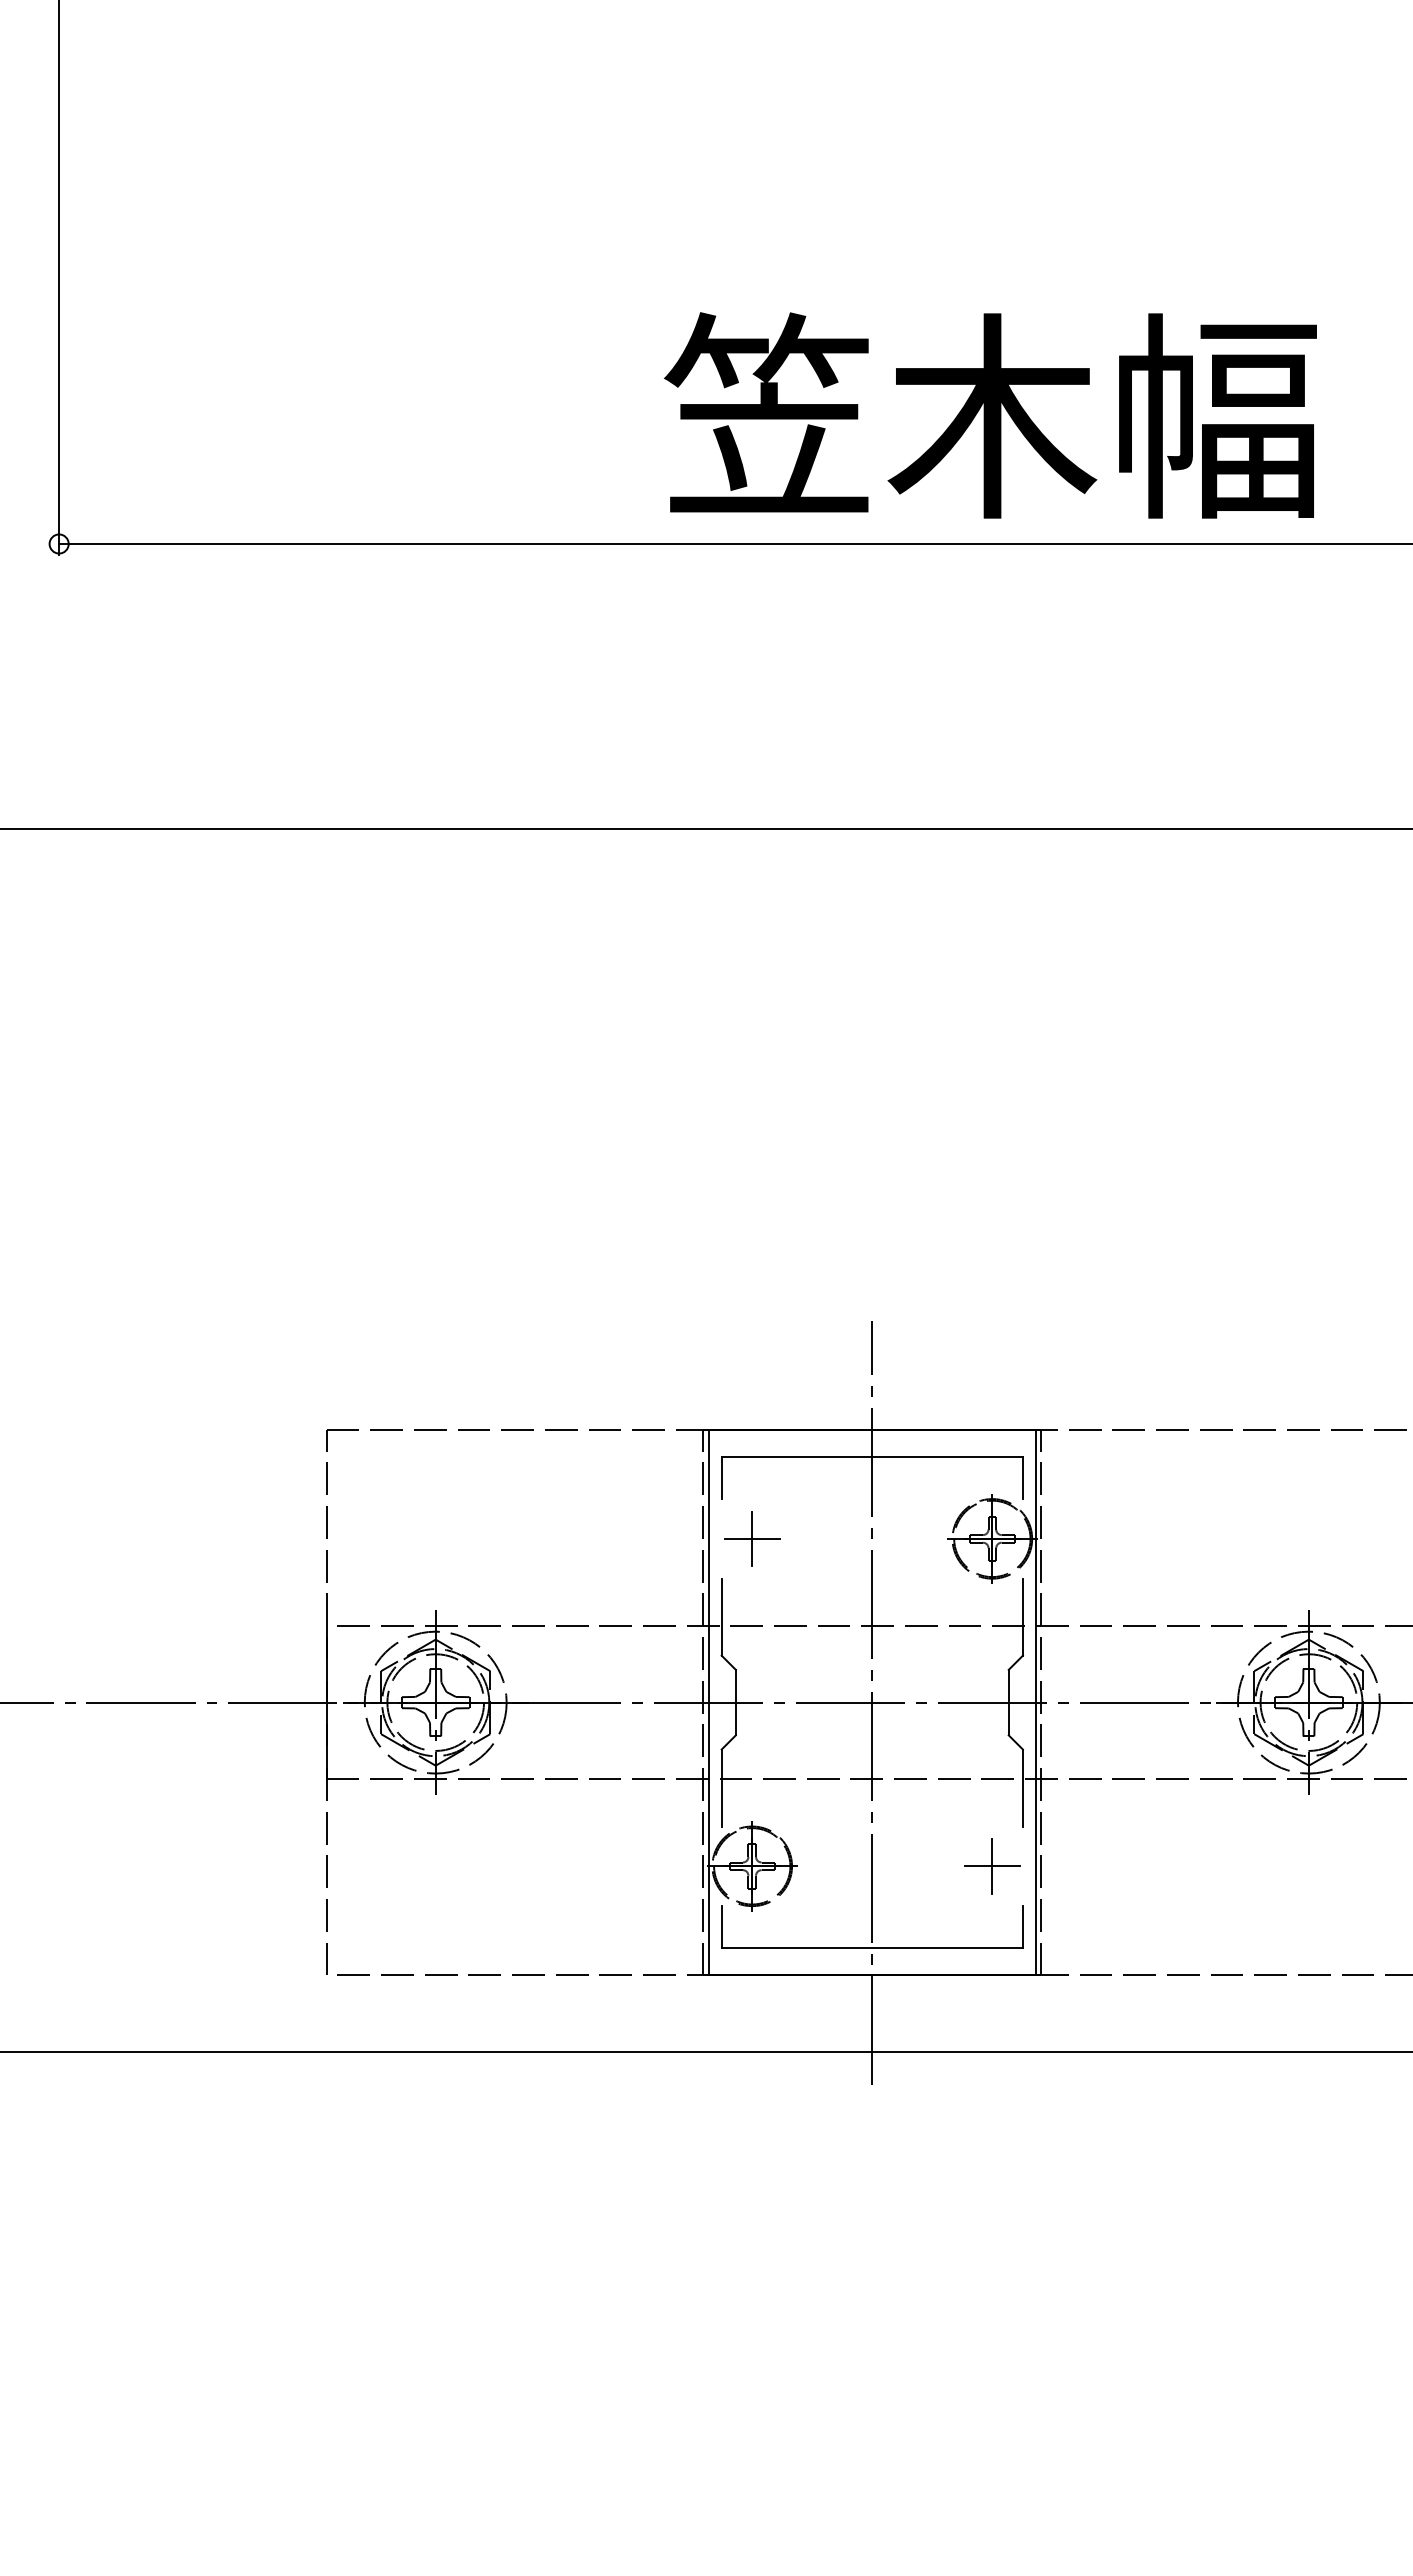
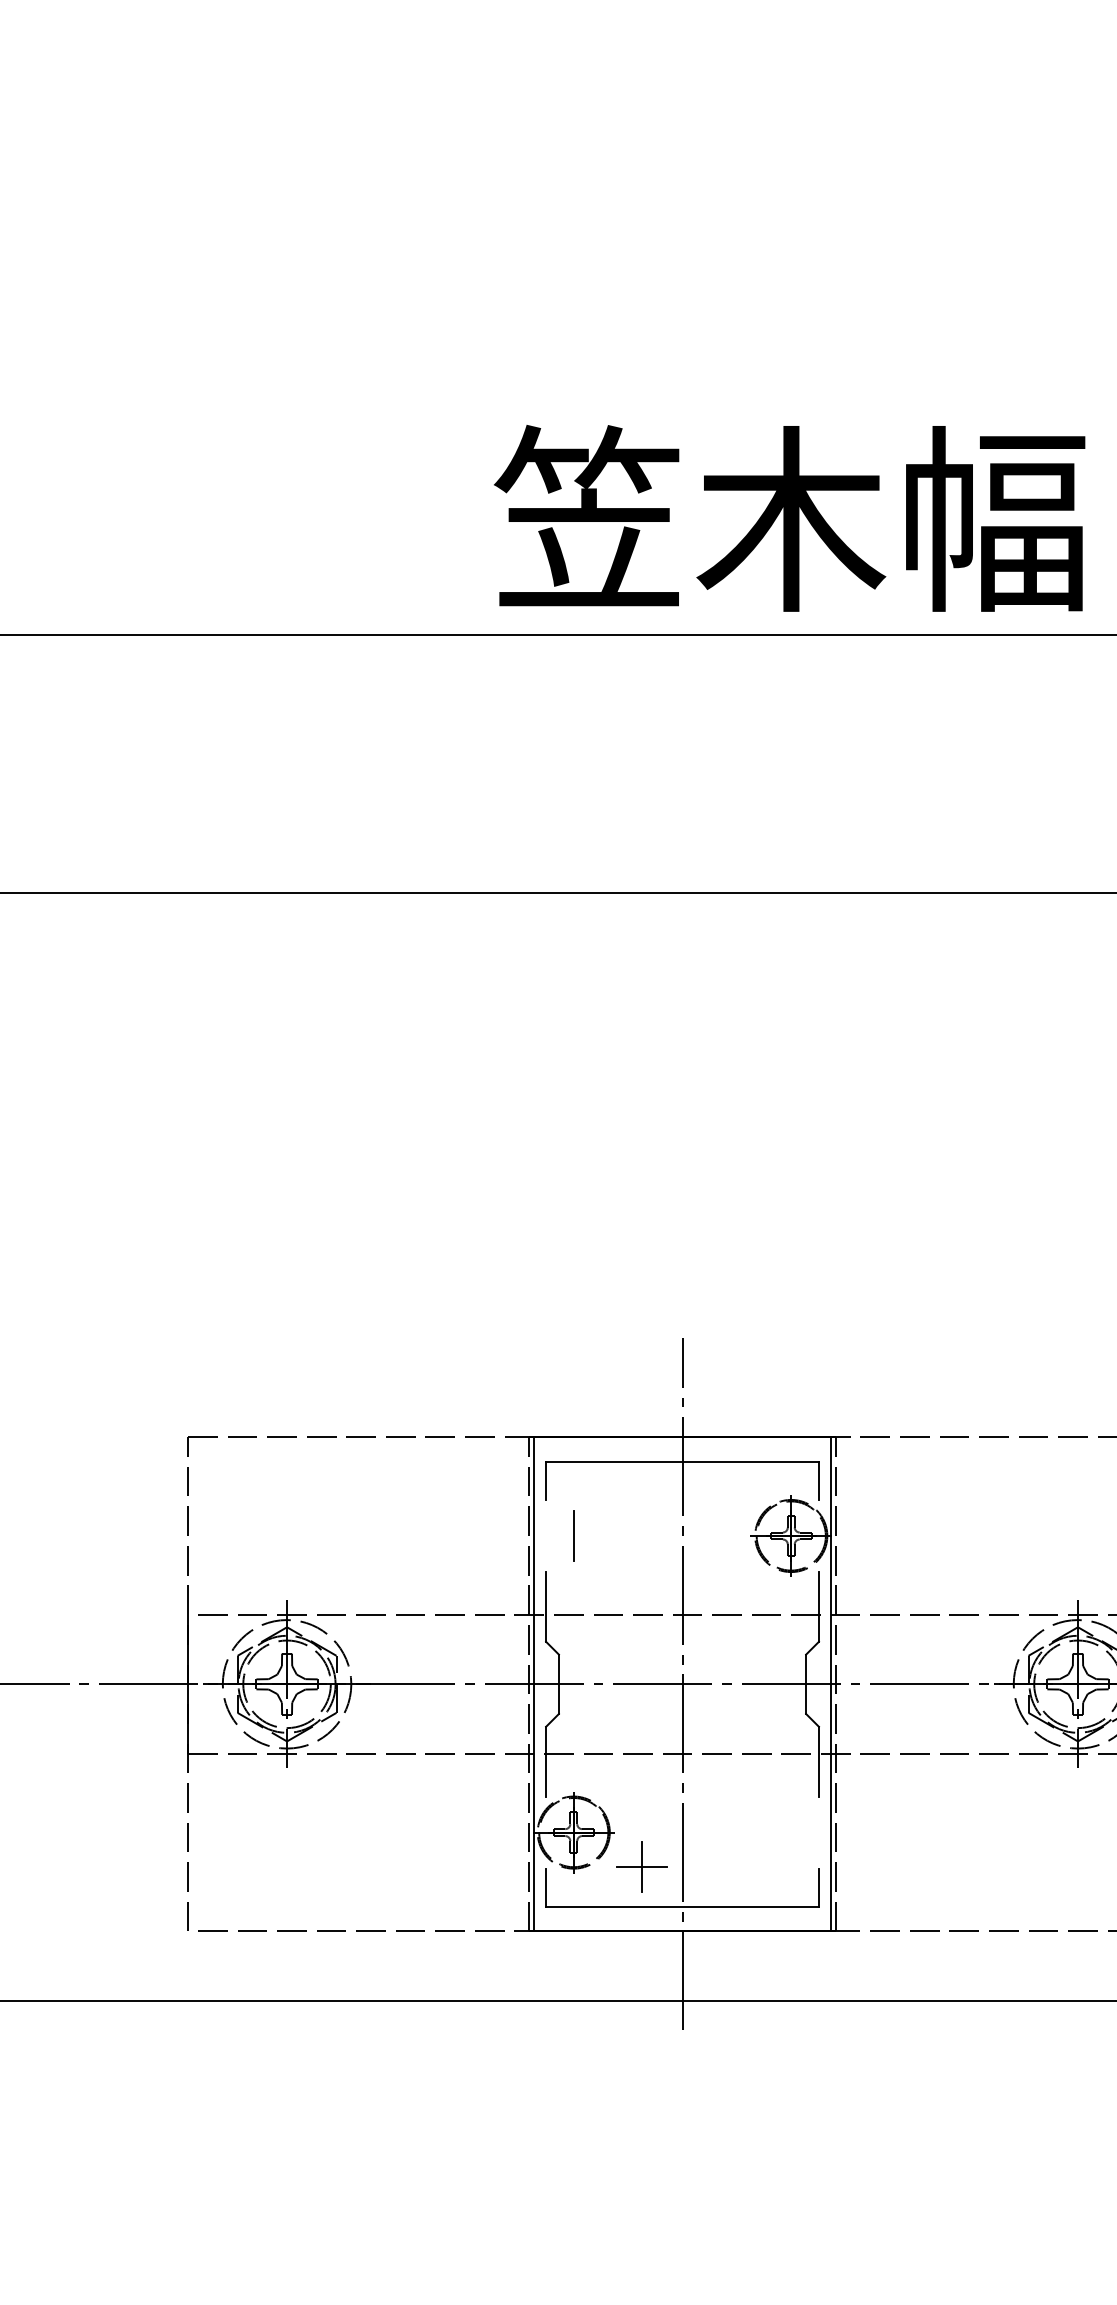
line: (751, 1538) -> (573, 1535), removed
part: (992, 1866) -> (641, 1867), moved

